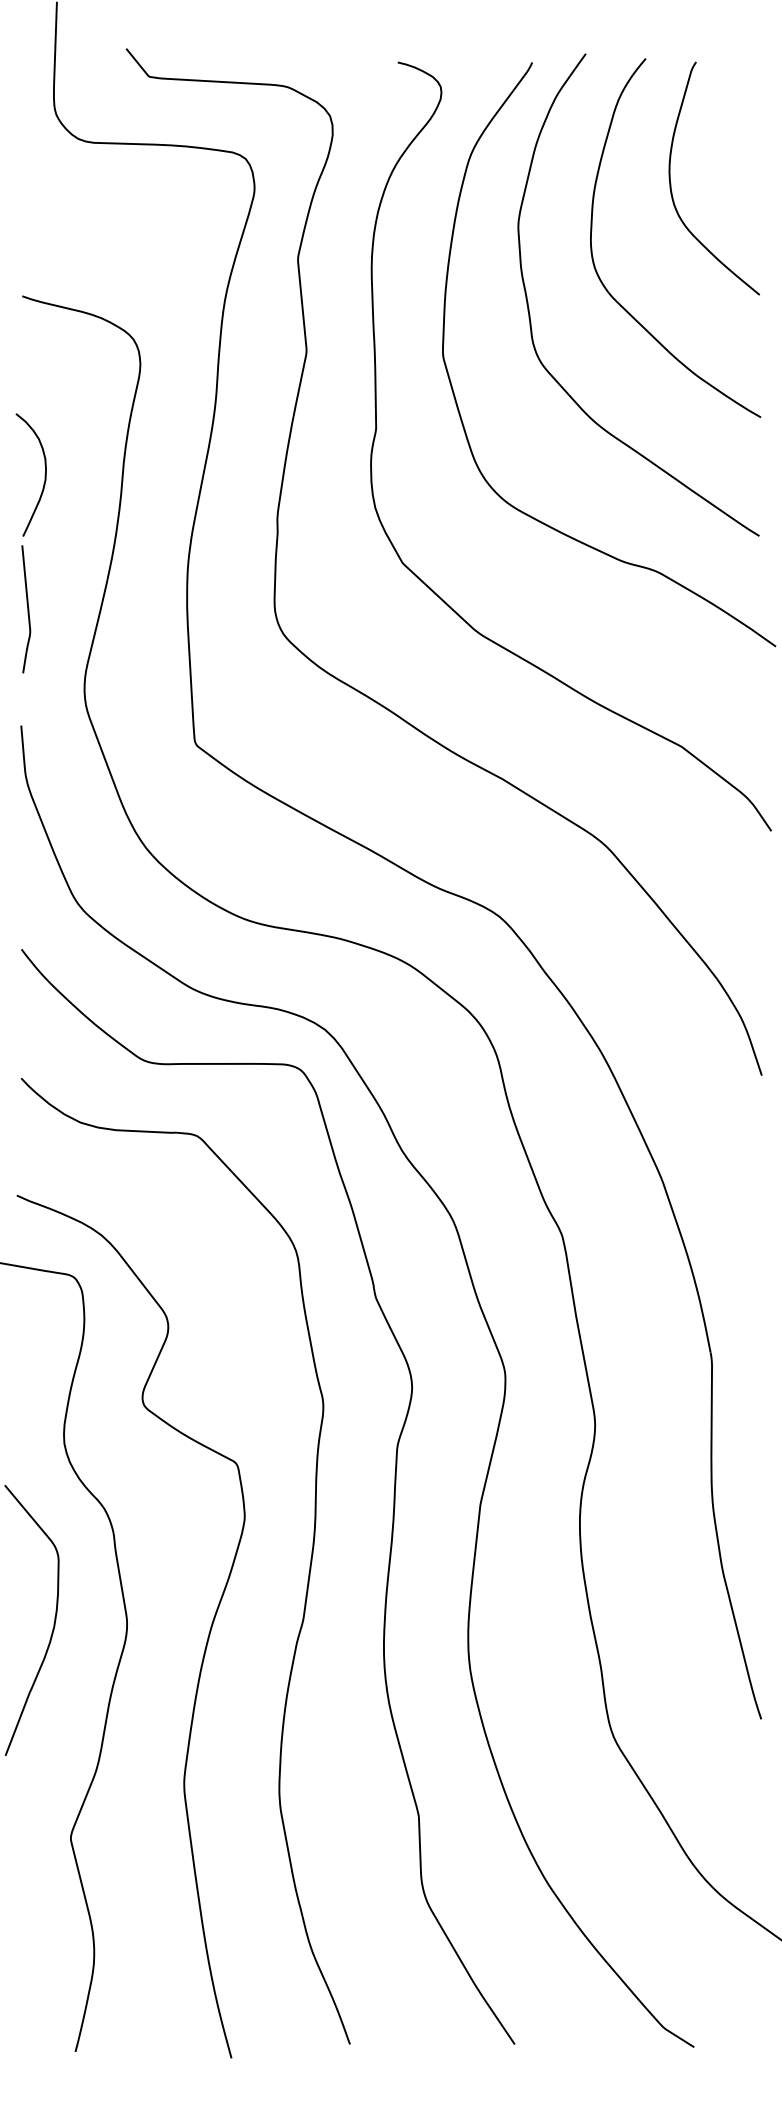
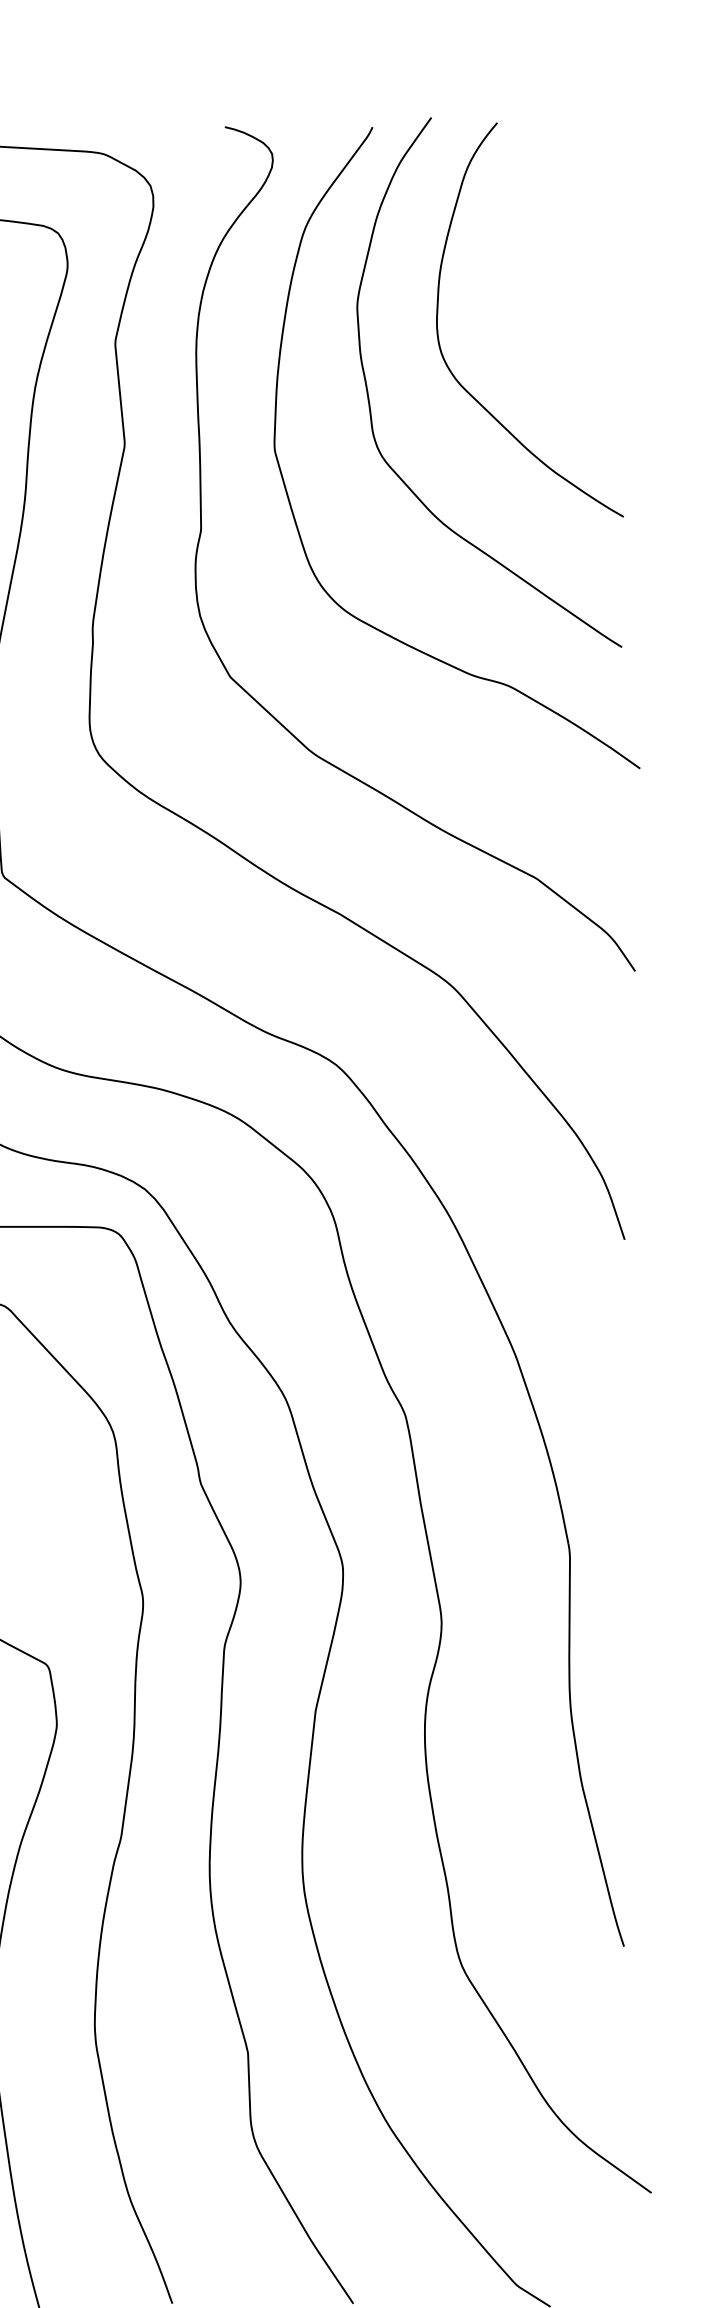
curve: (671, 183) -> (525, 260), removed

